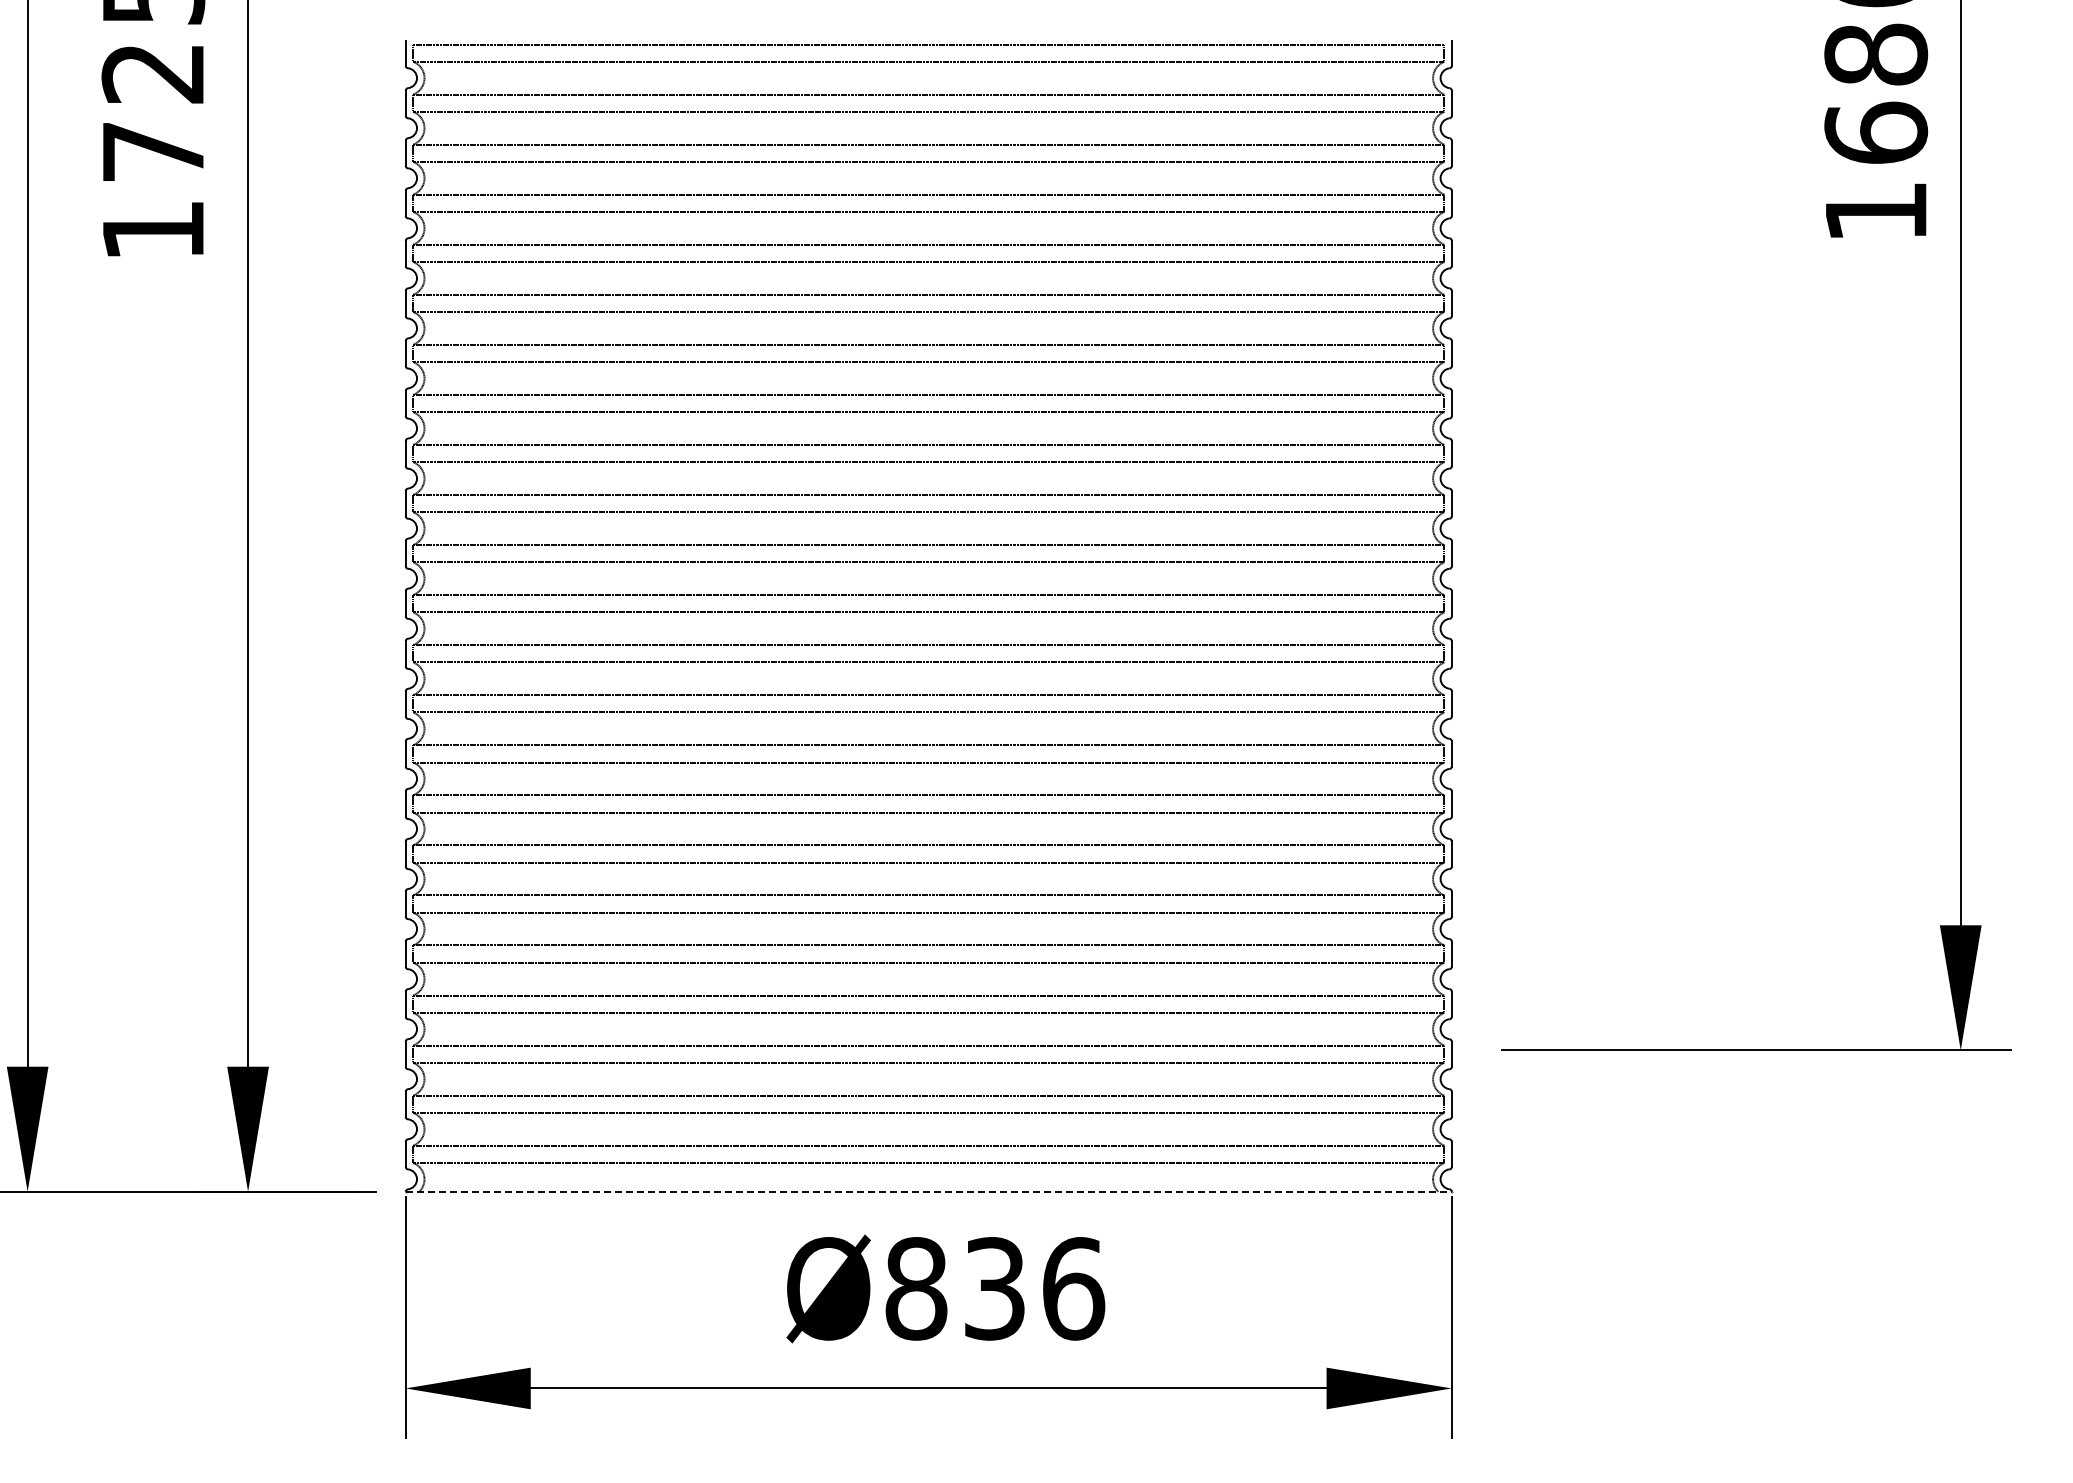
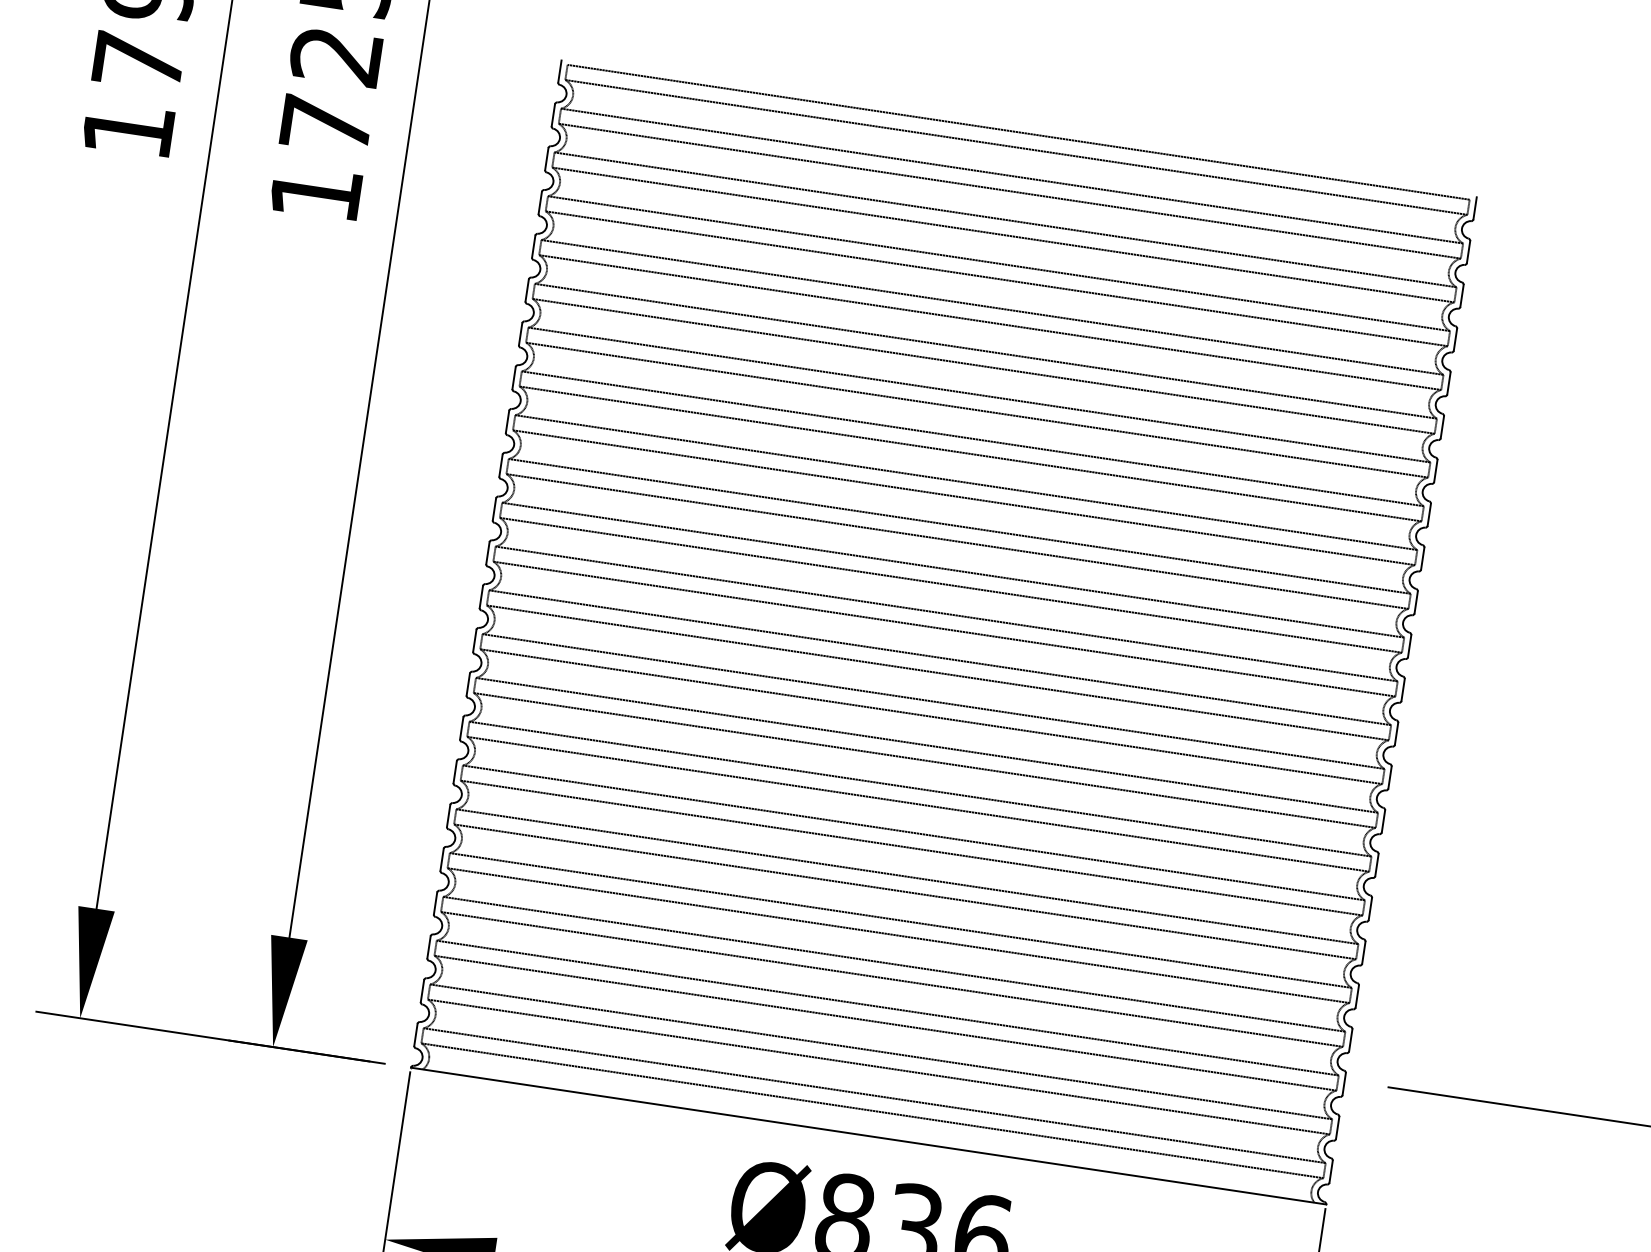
line: (929, 1191) -> (869, 1135), dashed -> solid

